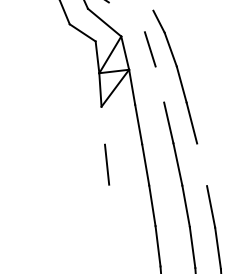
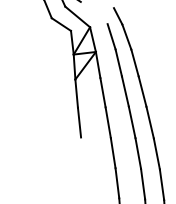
line: (159, 83) -> (118, 62), added
line: (103, 125) -> (76, 93), added
line: (201, 164) -> (149, 122), added

